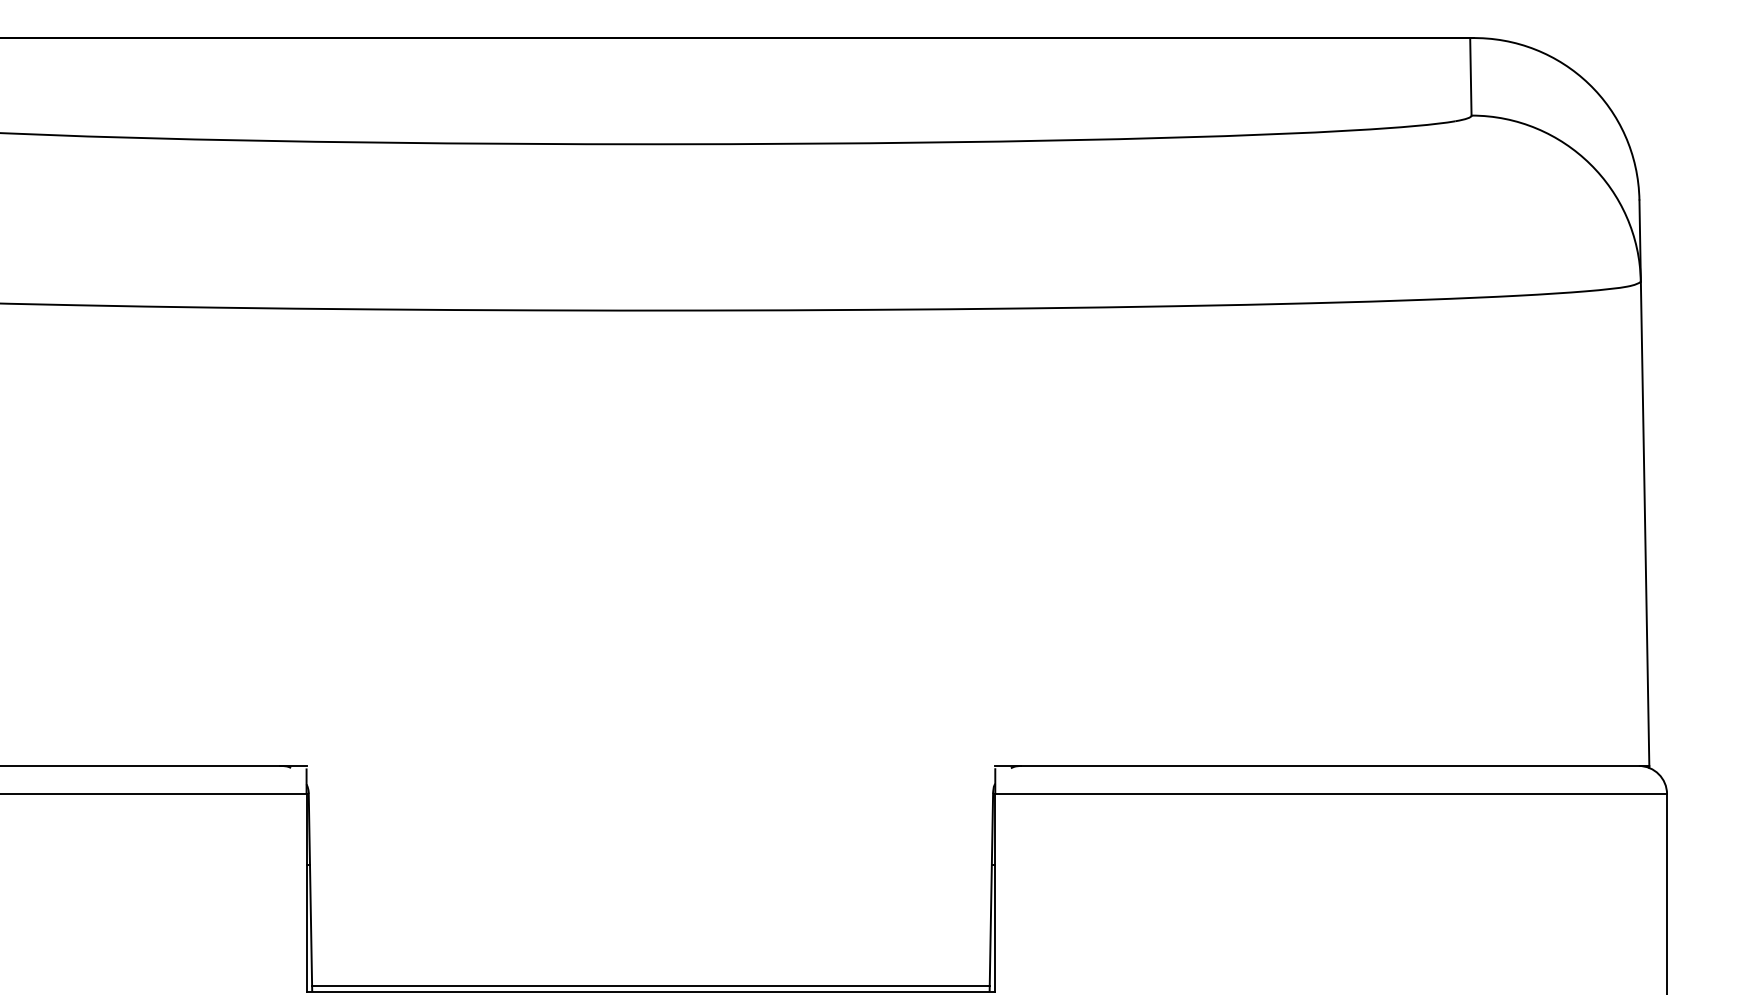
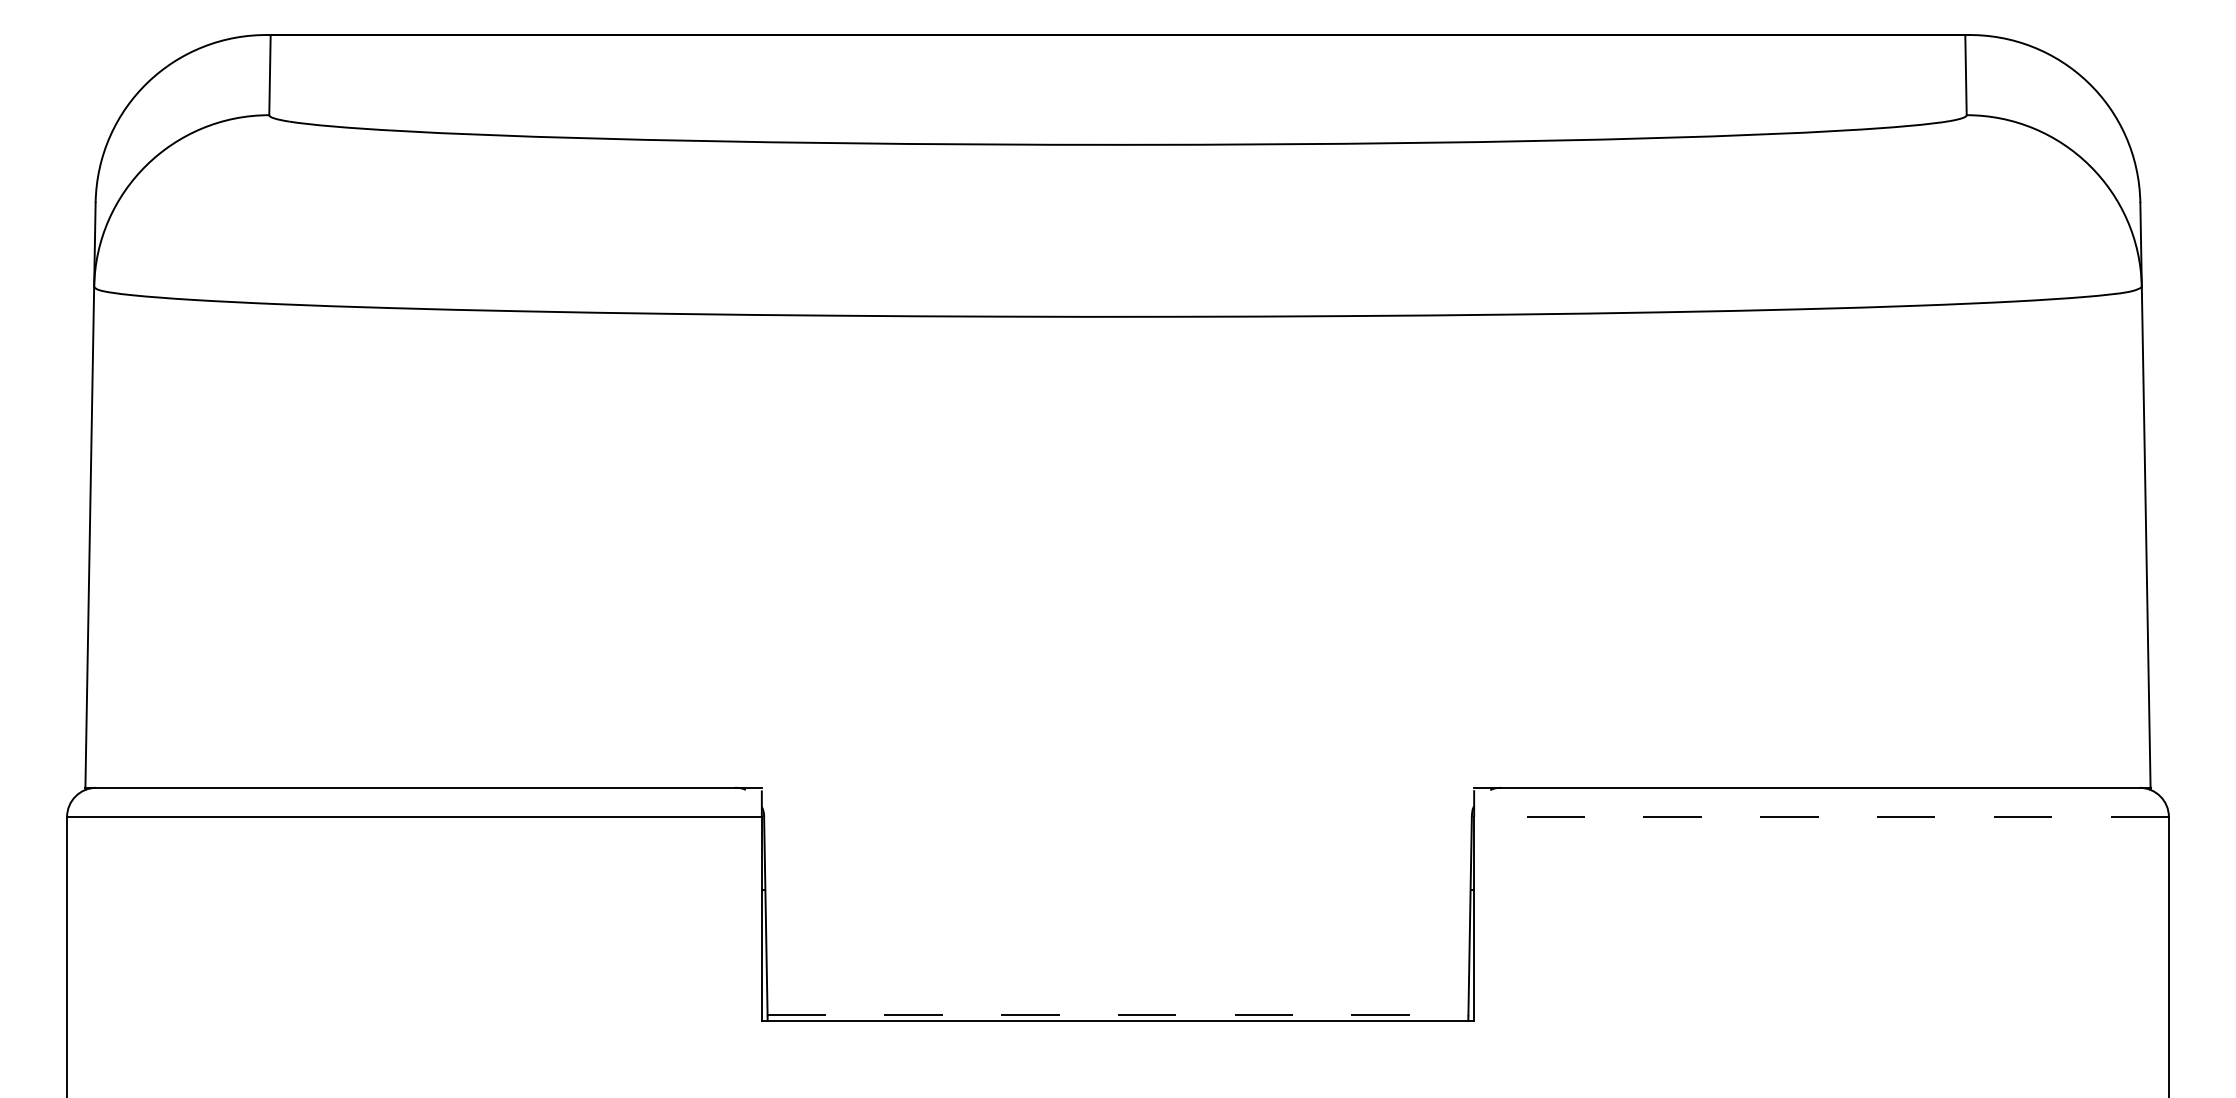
line: (1331, 794) -> (1821, 817), solid -> dashed
line: (651, 986) -> (1118, 1015), solid -> dashed

